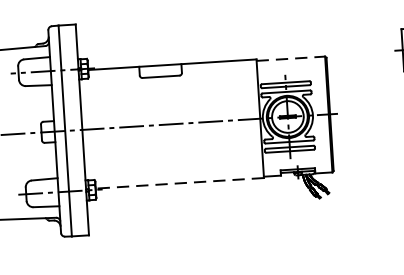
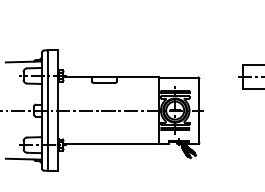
line: (290, 58) -> (178, 77), dashed -> solid
line: (178, 183) -> (110, 144), dashed -> solid

